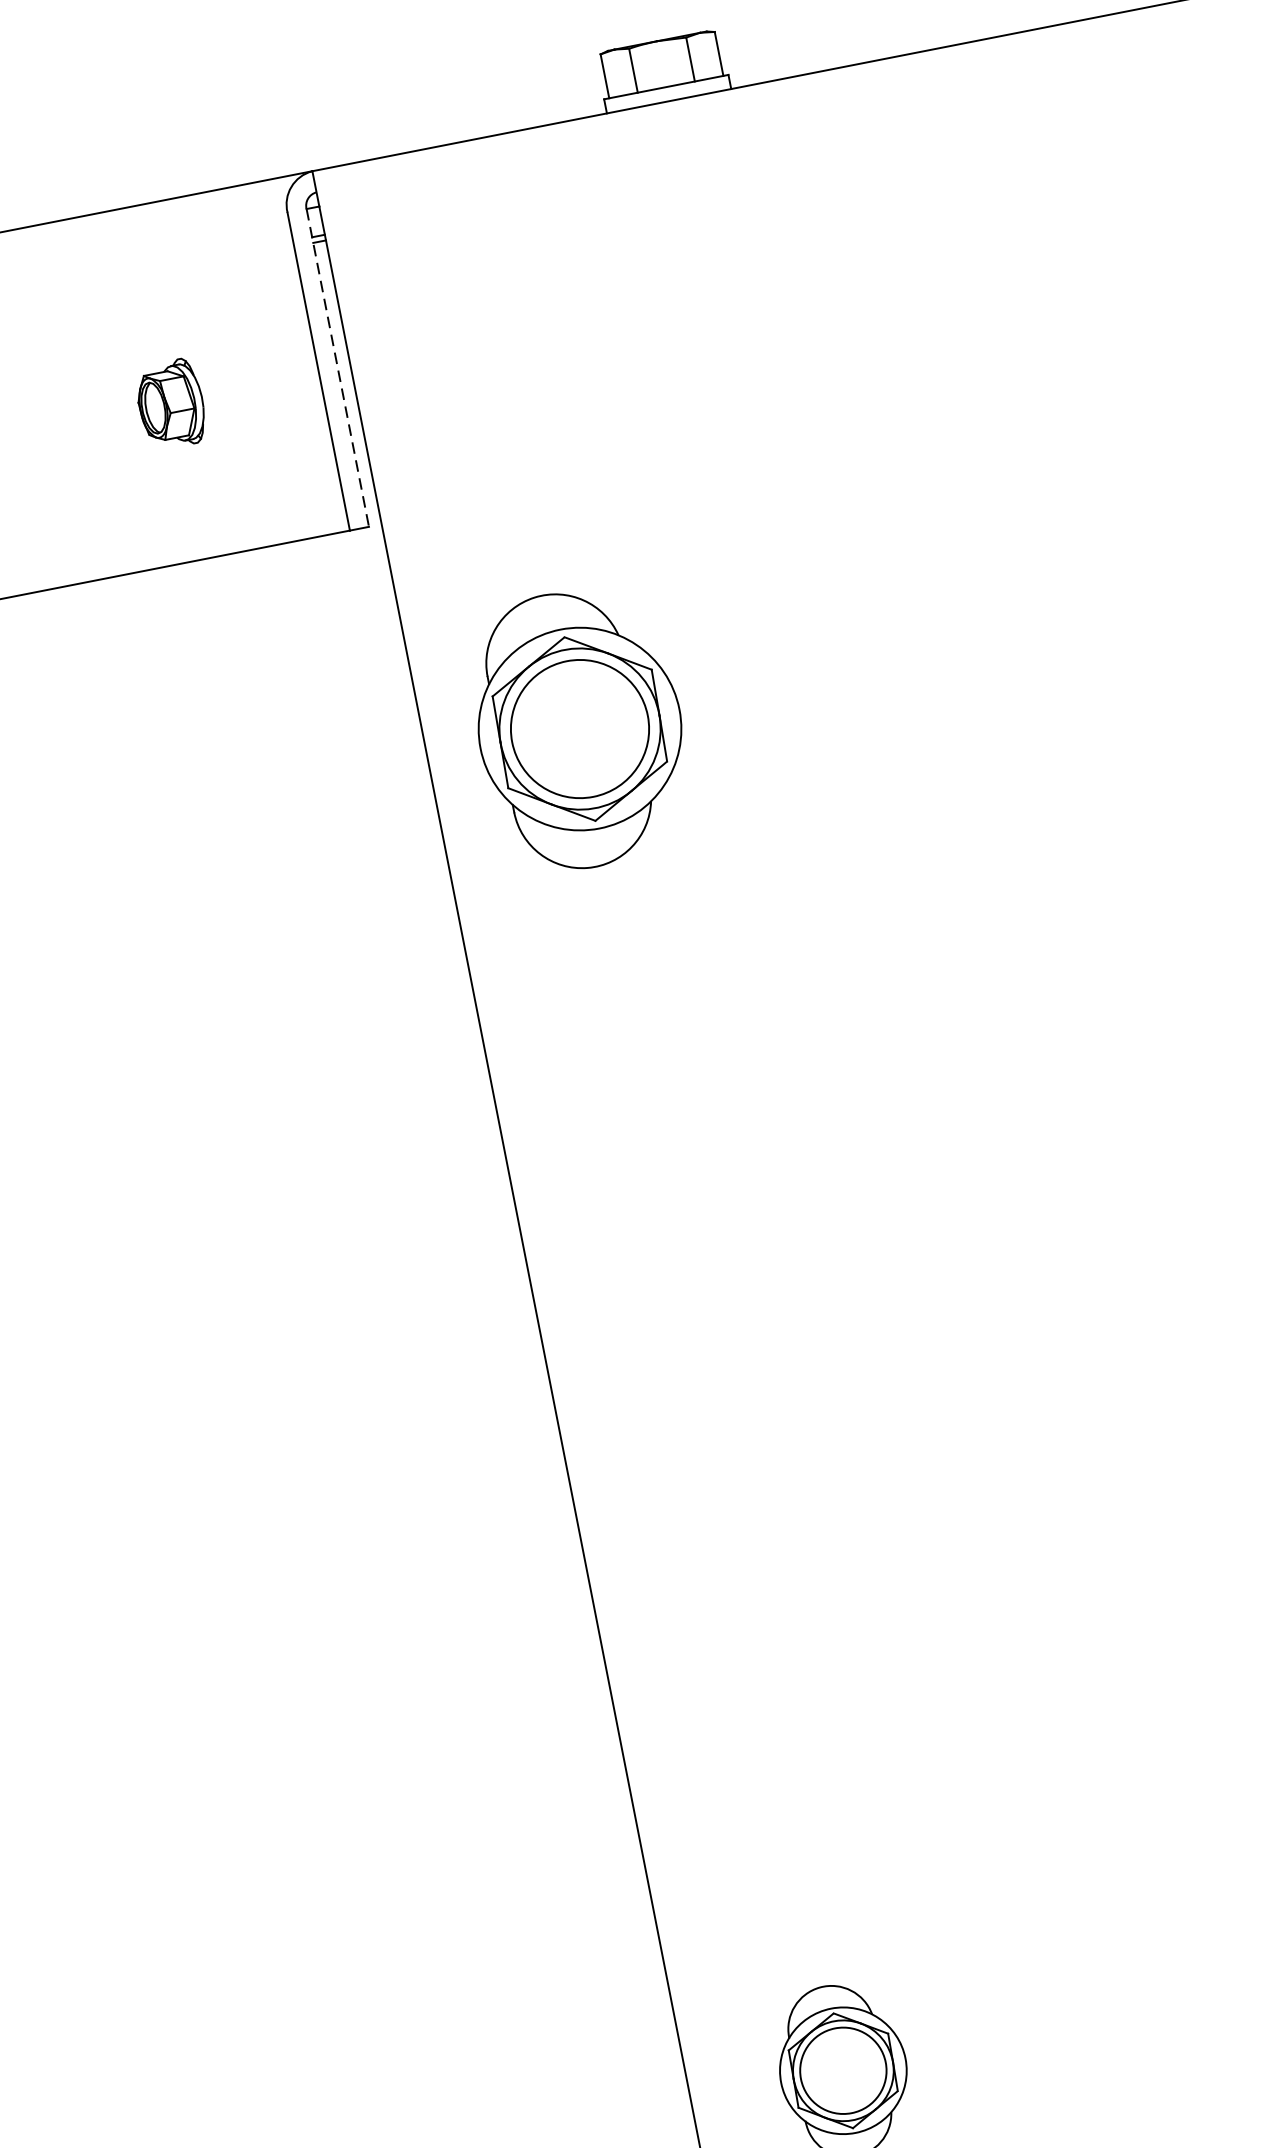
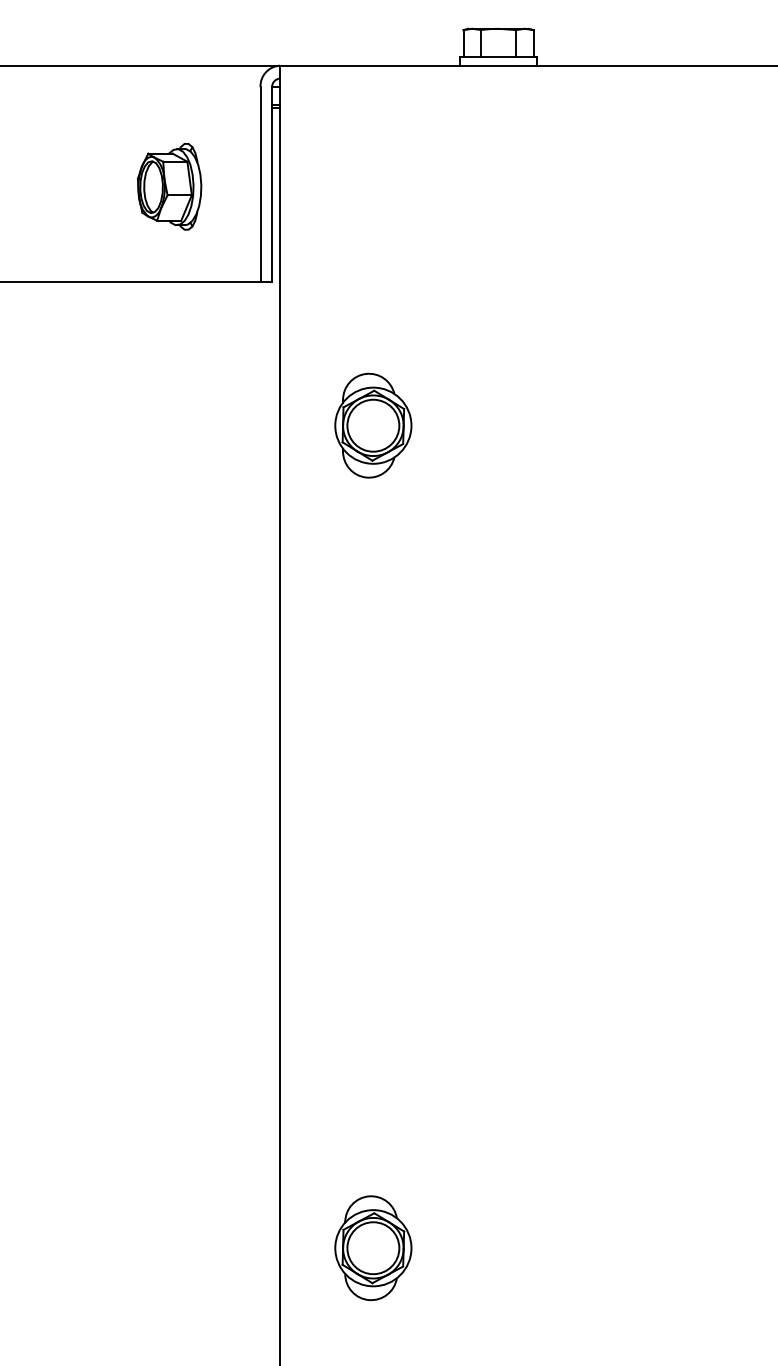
line: (338, 369) -> (272, 185), dashed -> solid
part: (170, 403) -> (169, 186), size x1.67
part: (580, 728) -> (373, 425), size x0.62

